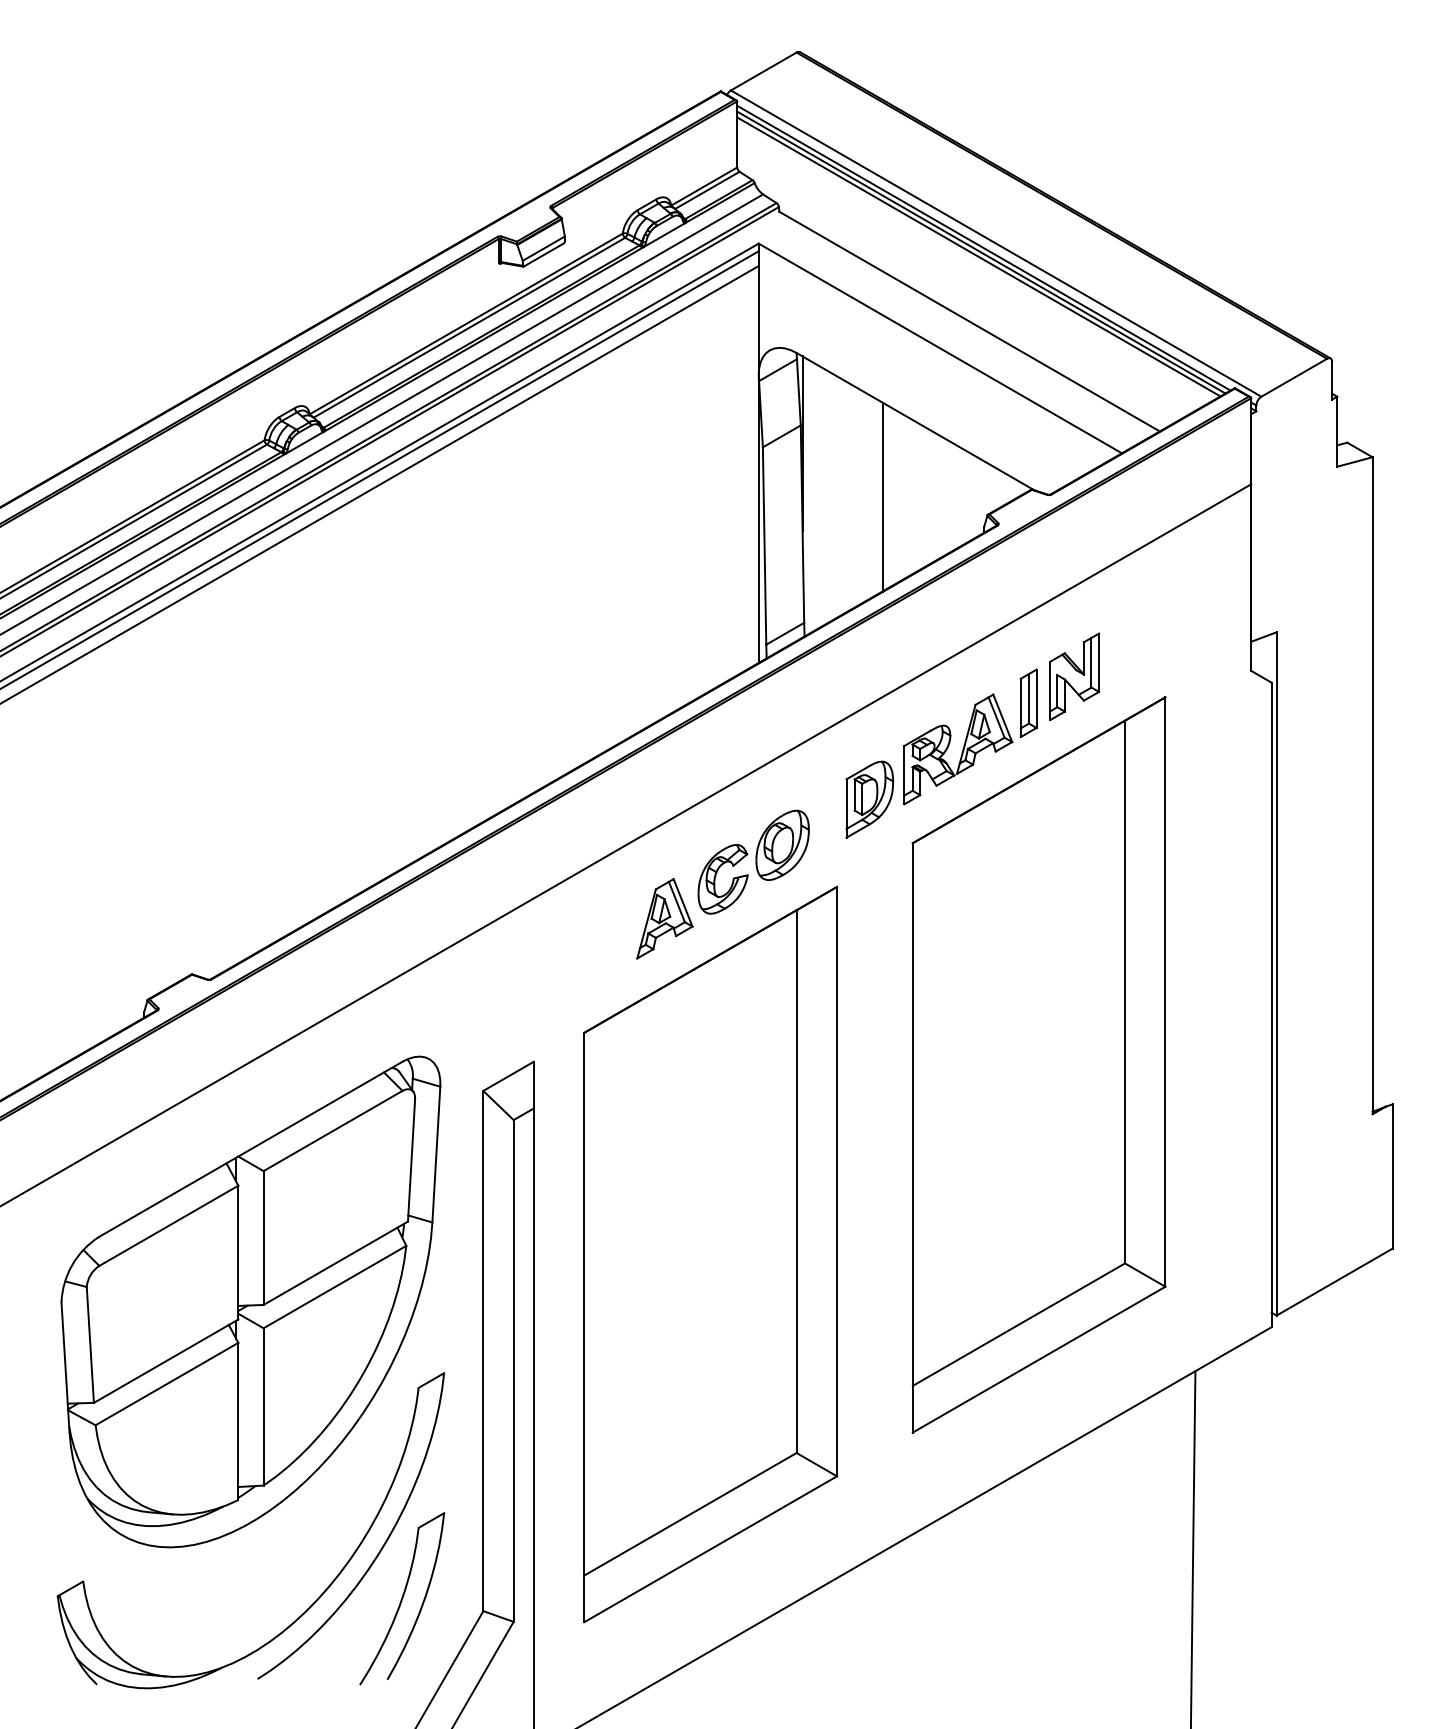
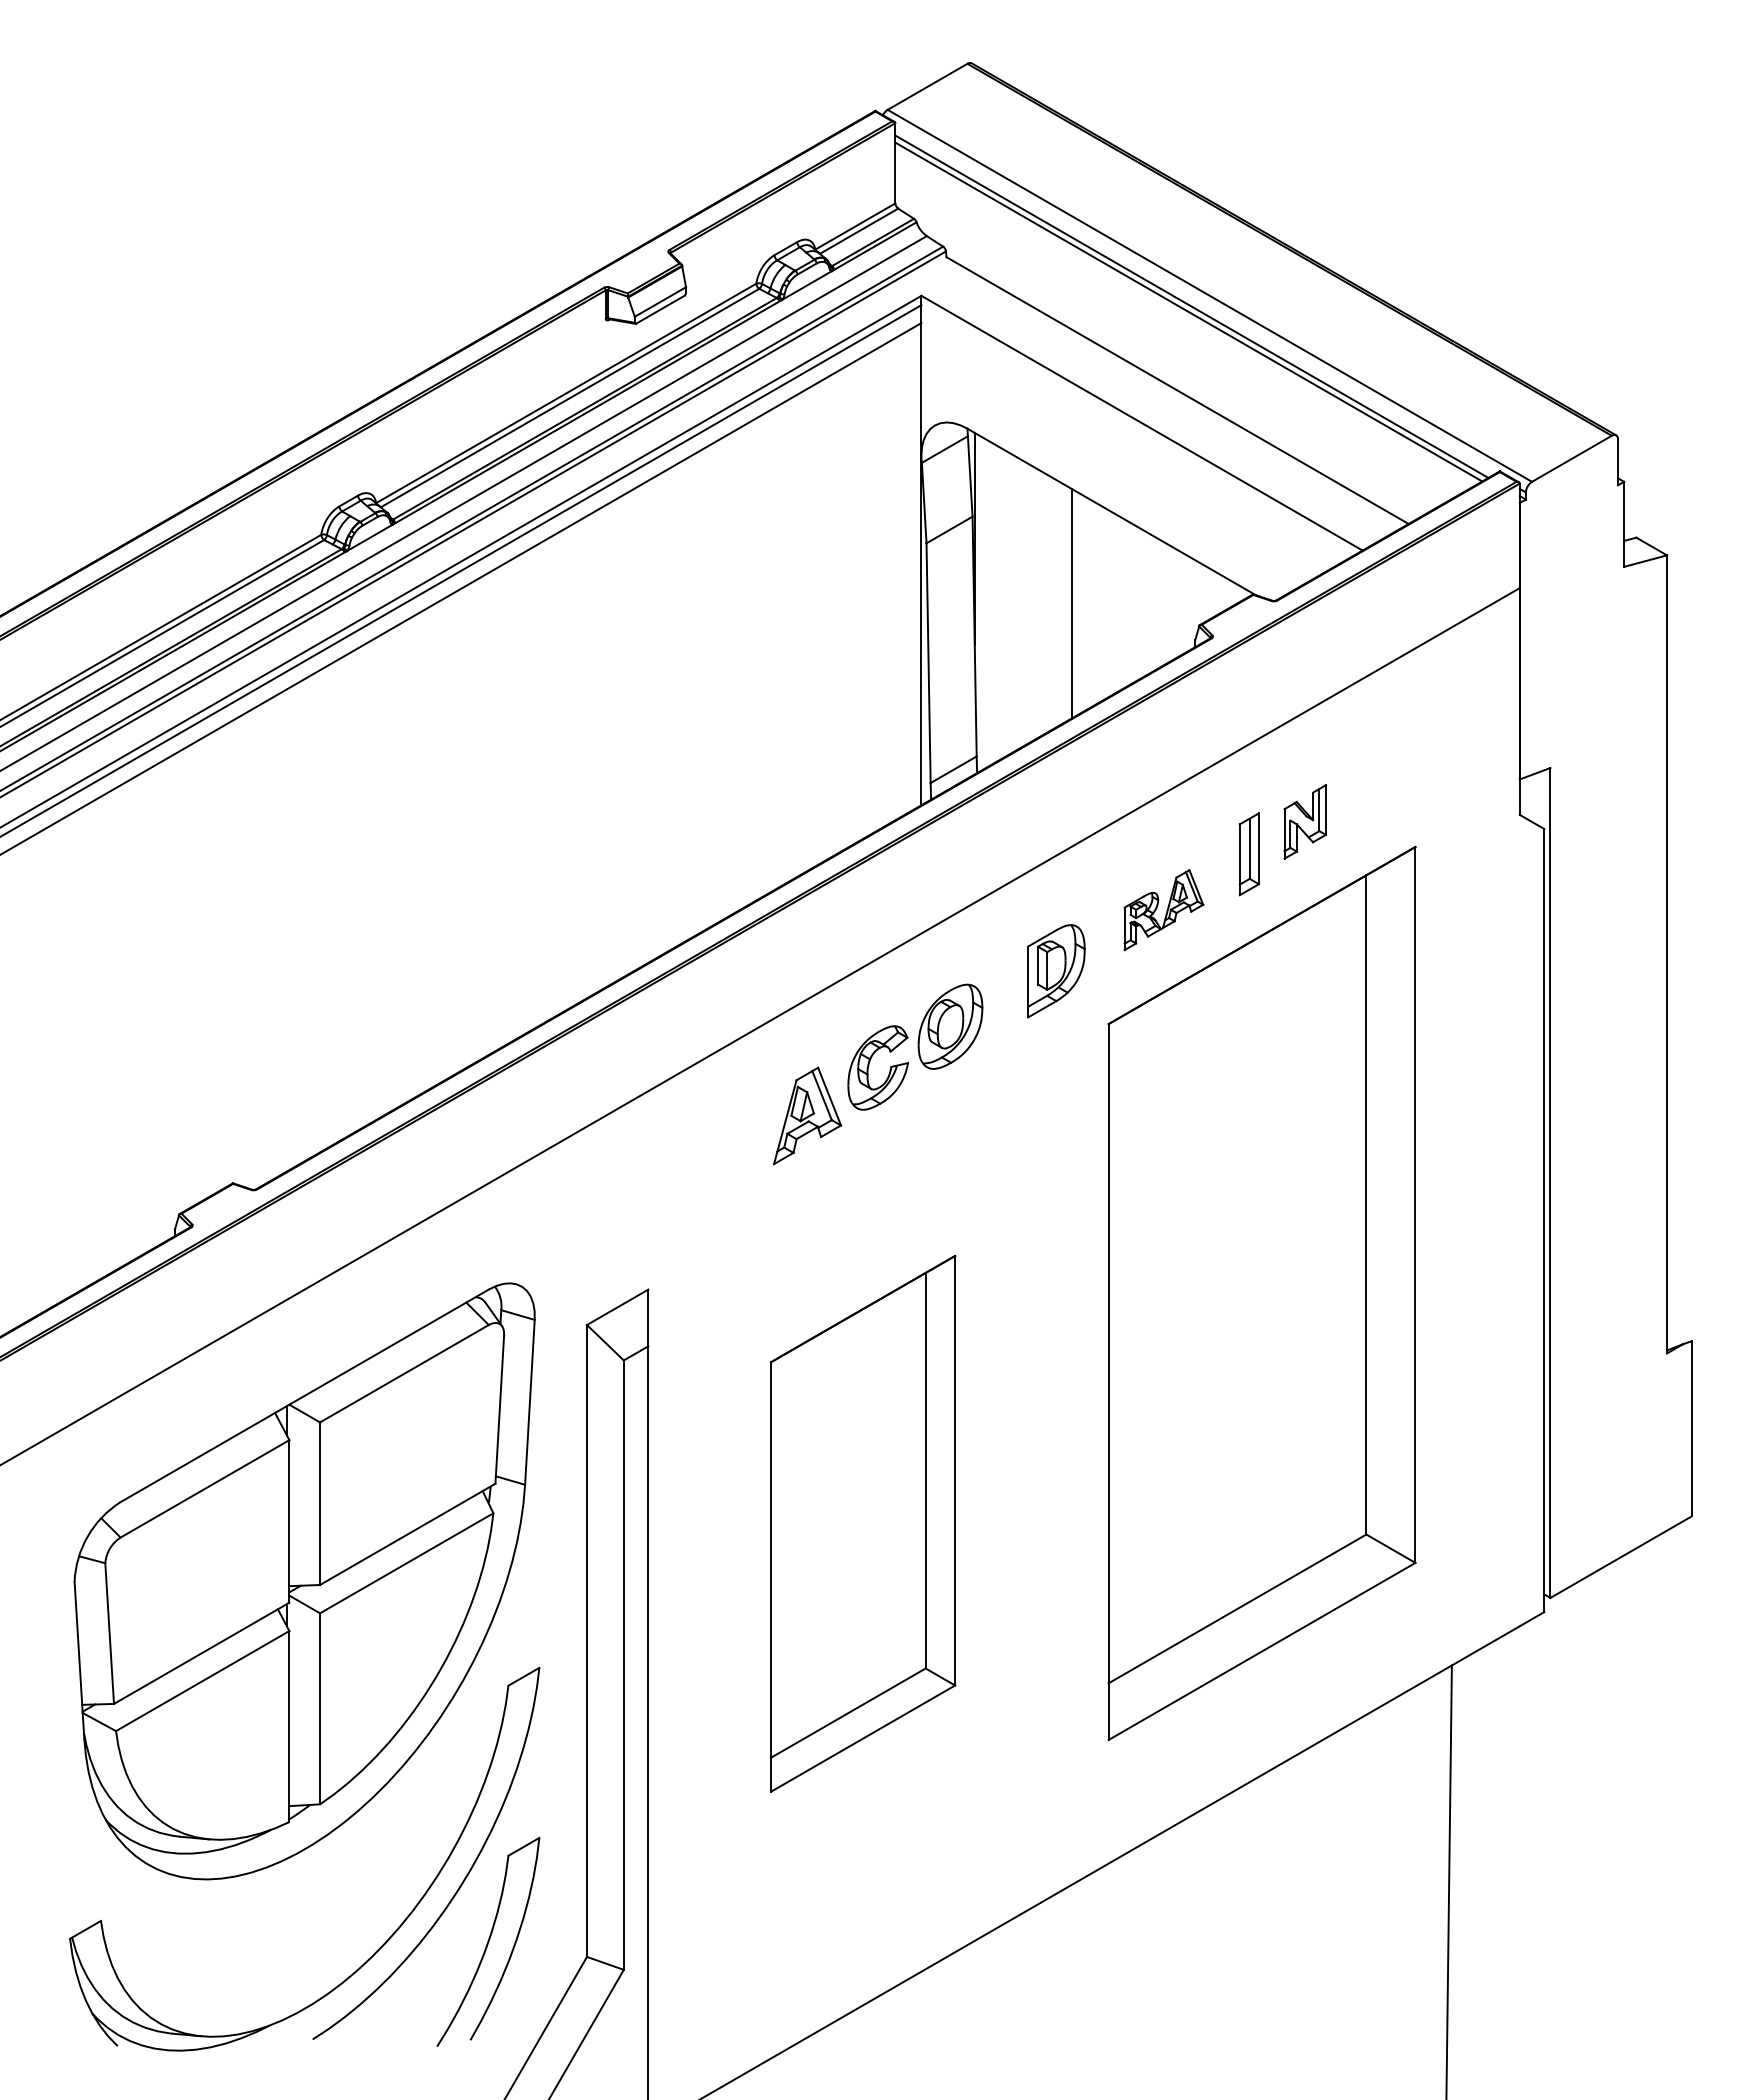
line: (983, 248) -> (1194, 301), removed
part: (1074, 676) -> (1304, 821), size x0.7
part: (957, 748) -> (1163, 909), size x0.6
part: (710, 1254) -> (862, 1523), size x0.6

